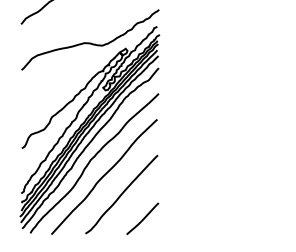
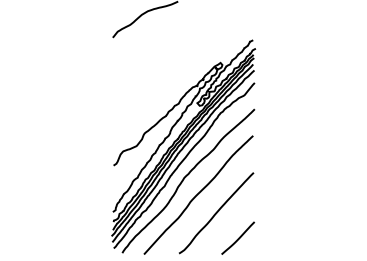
curve: (89, 42) -> (183, 56), removed

